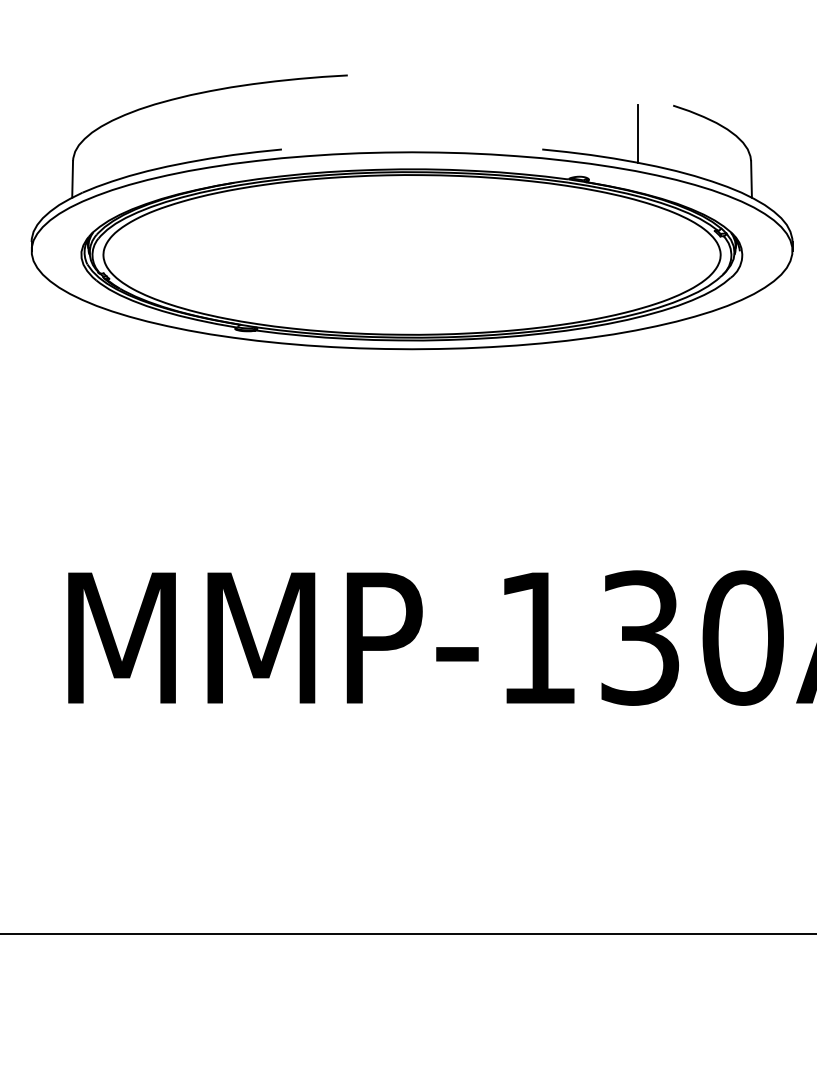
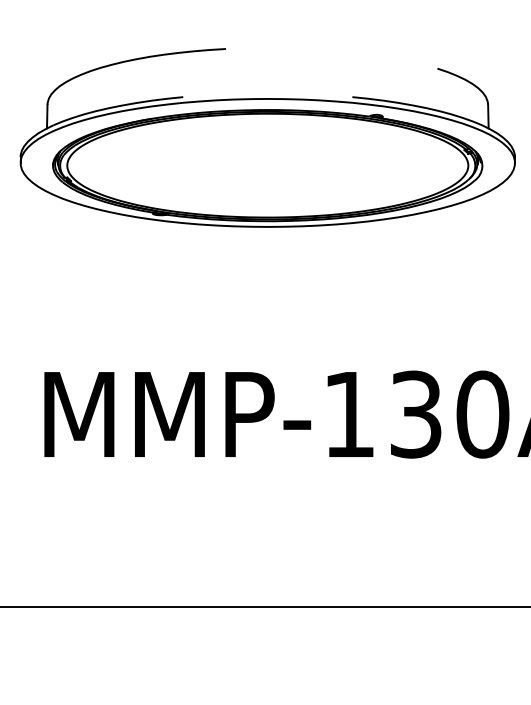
line: (637, 133) -> (414, 86), removed

